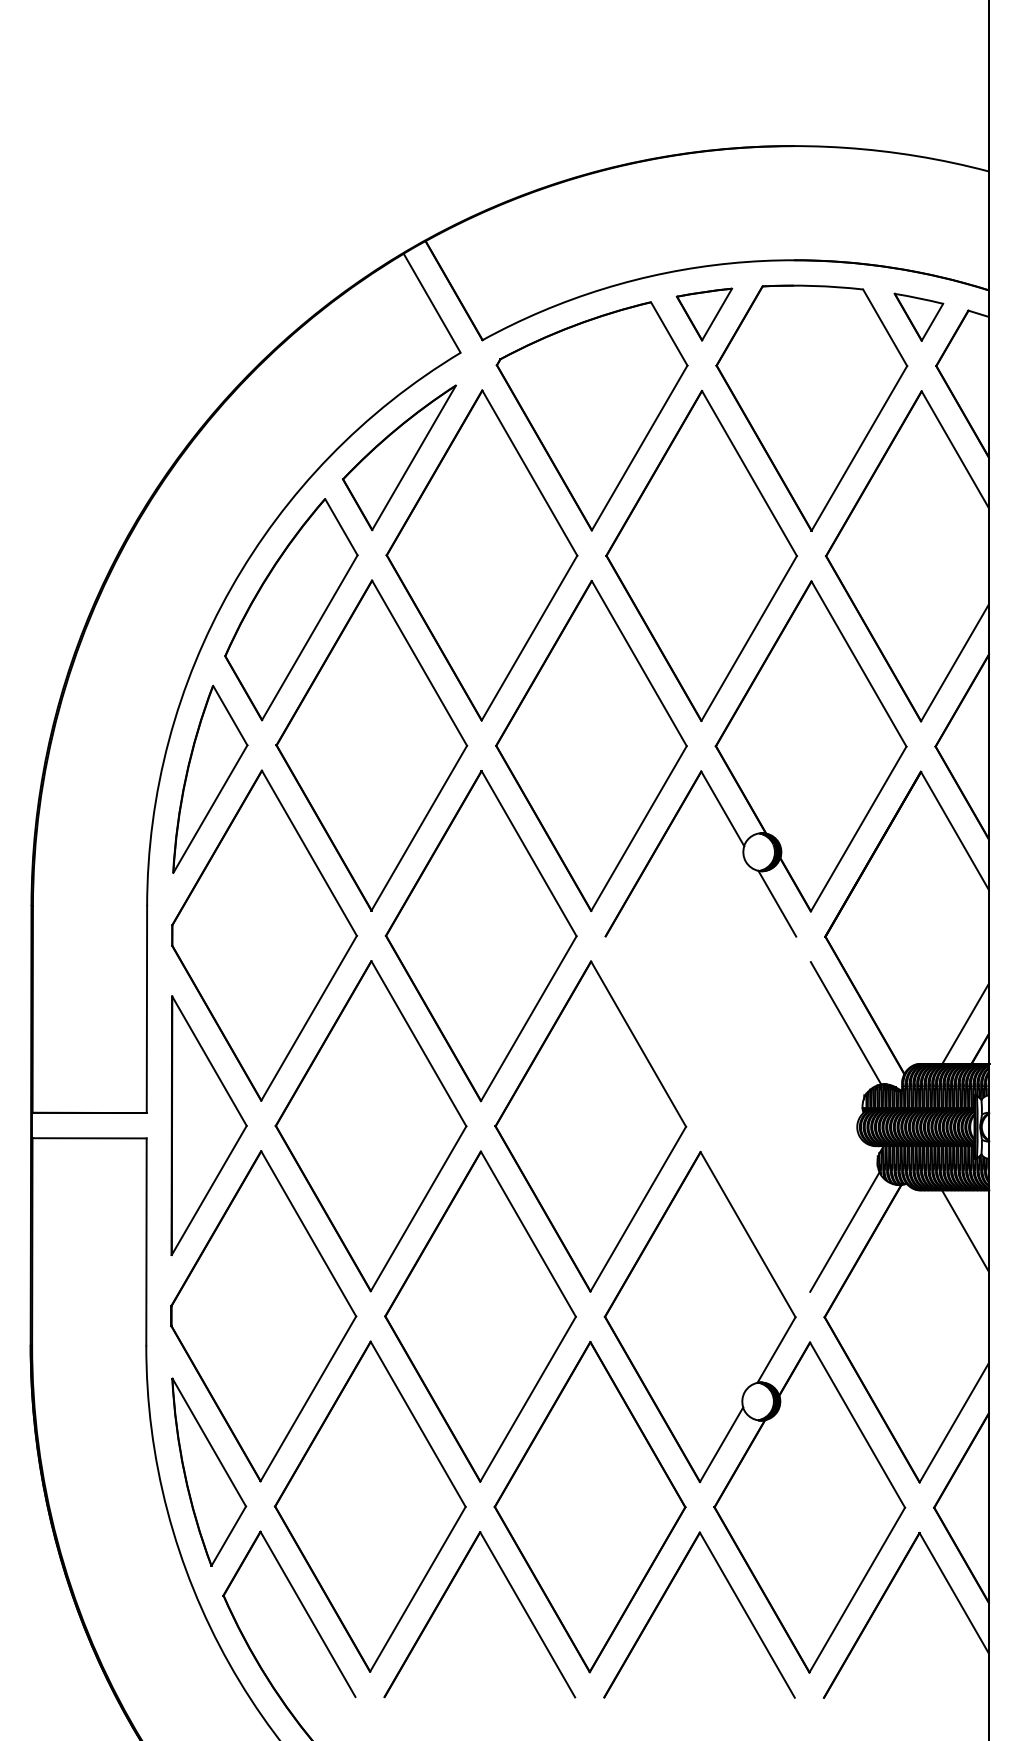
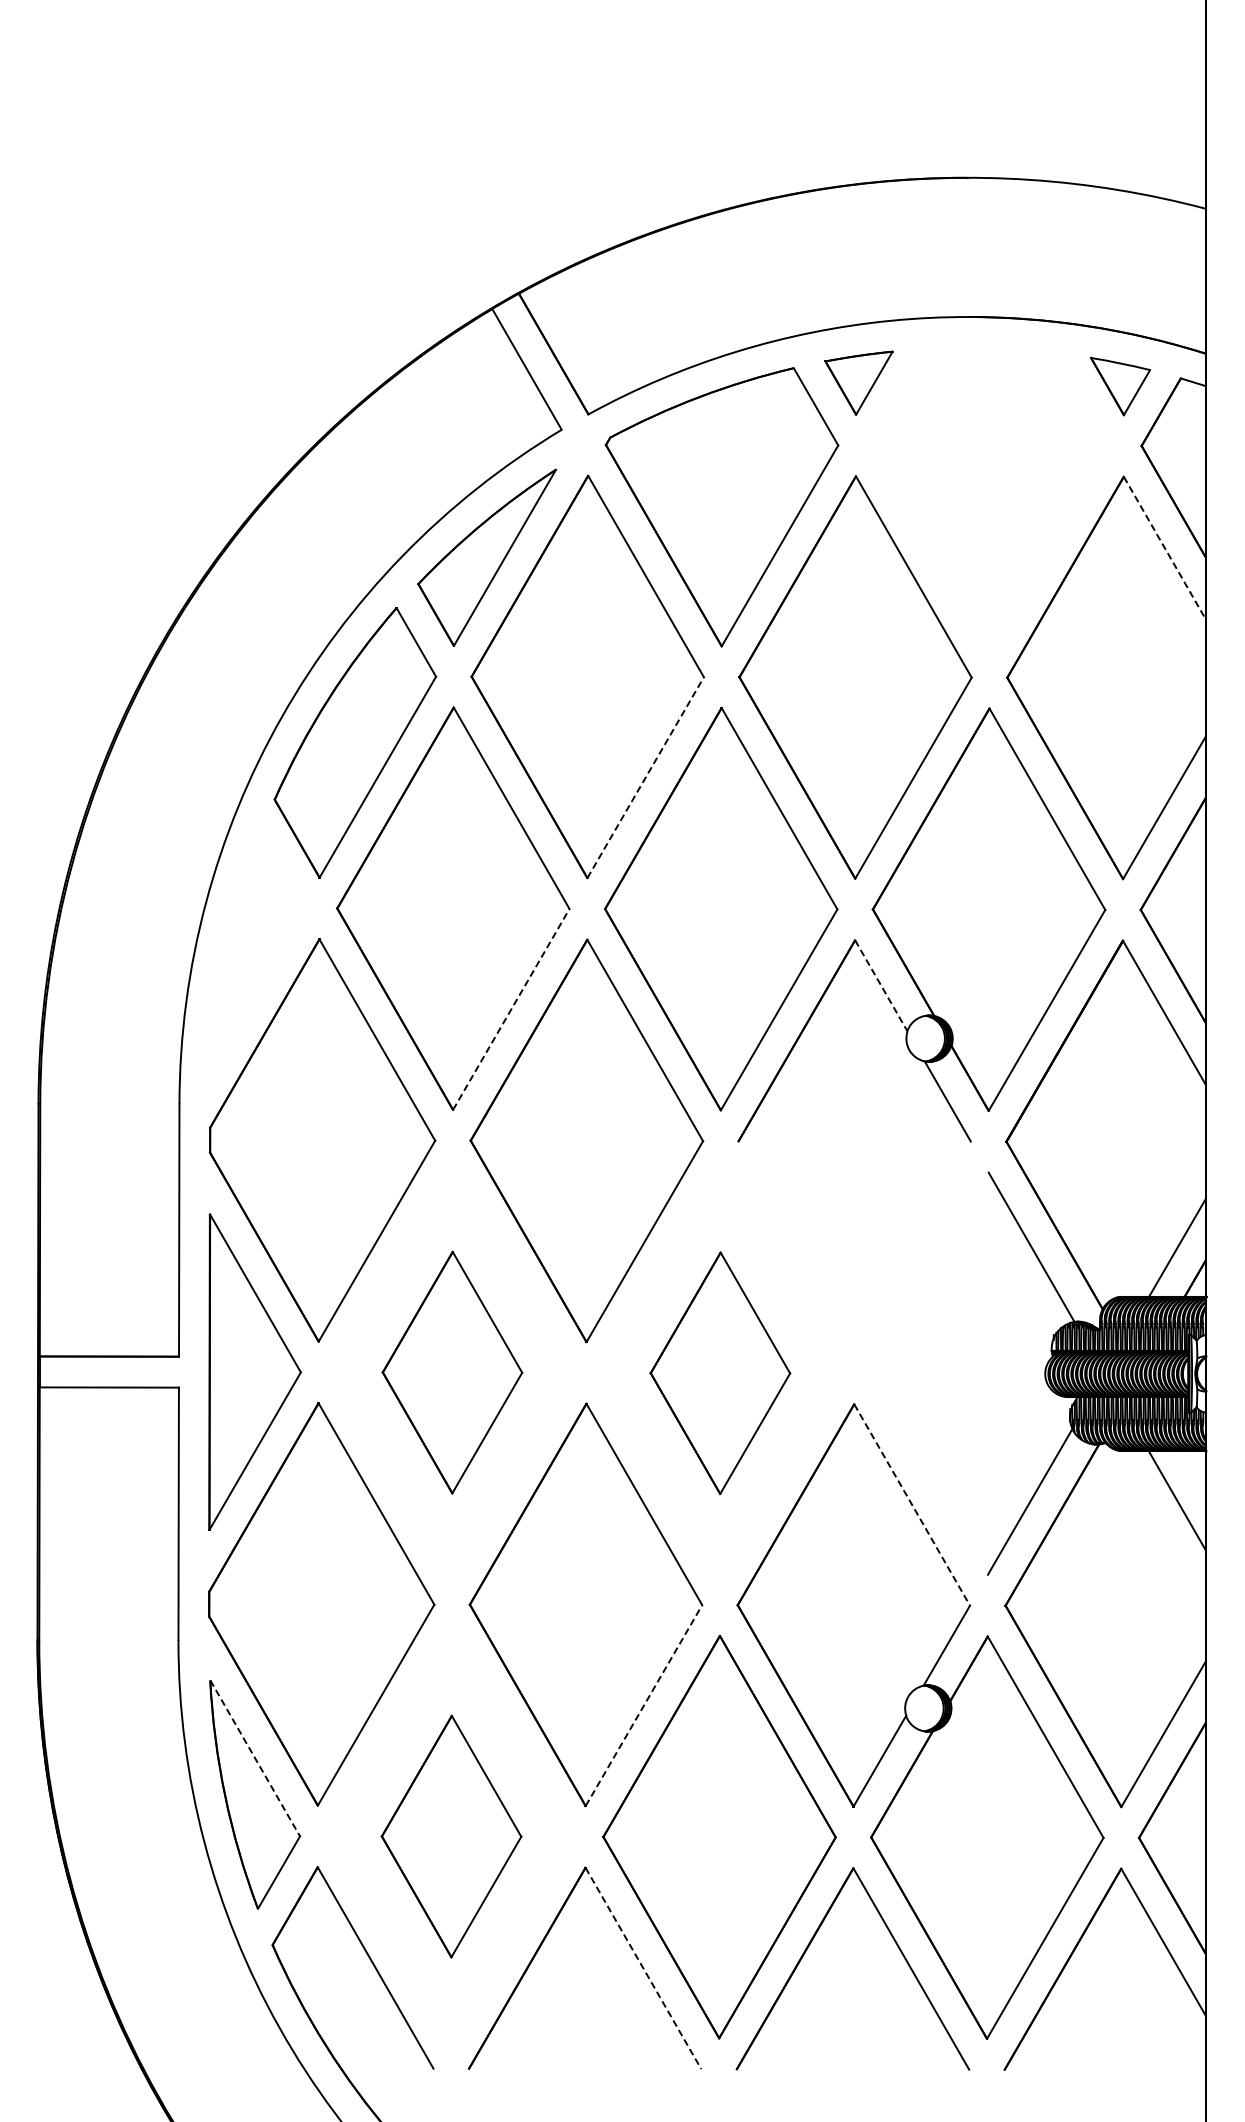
part: (811, 408) -> (989, 497), removed
line: (955, 450) -> (1165, 548), solid -> dashed
line: (529, 637) -> (645, 777), solid -> dashed
part: (210, 779) -> (256, 949), removed
line: (722, 809) -> (881, 986), solid -> dashed
line: (419, 827) -> (511, 1008), solid -> dashed
part: (371, 1125) -> (452, 1372), size x0.6
part: (590, 1126) -> (720, 1373), size x0.6
line: (748, 1235) -> (912, 1505), solid -> dashed
line: (528, 1399) -> (644, 1705), solid -> dashed
line: (209, 1442) -> (255, 1758), solid -> dashed
part: (370, 1506) -> (451, 1836), size x0.6
line: (527, 1614) -> (643, 1968), solid -> dashed

